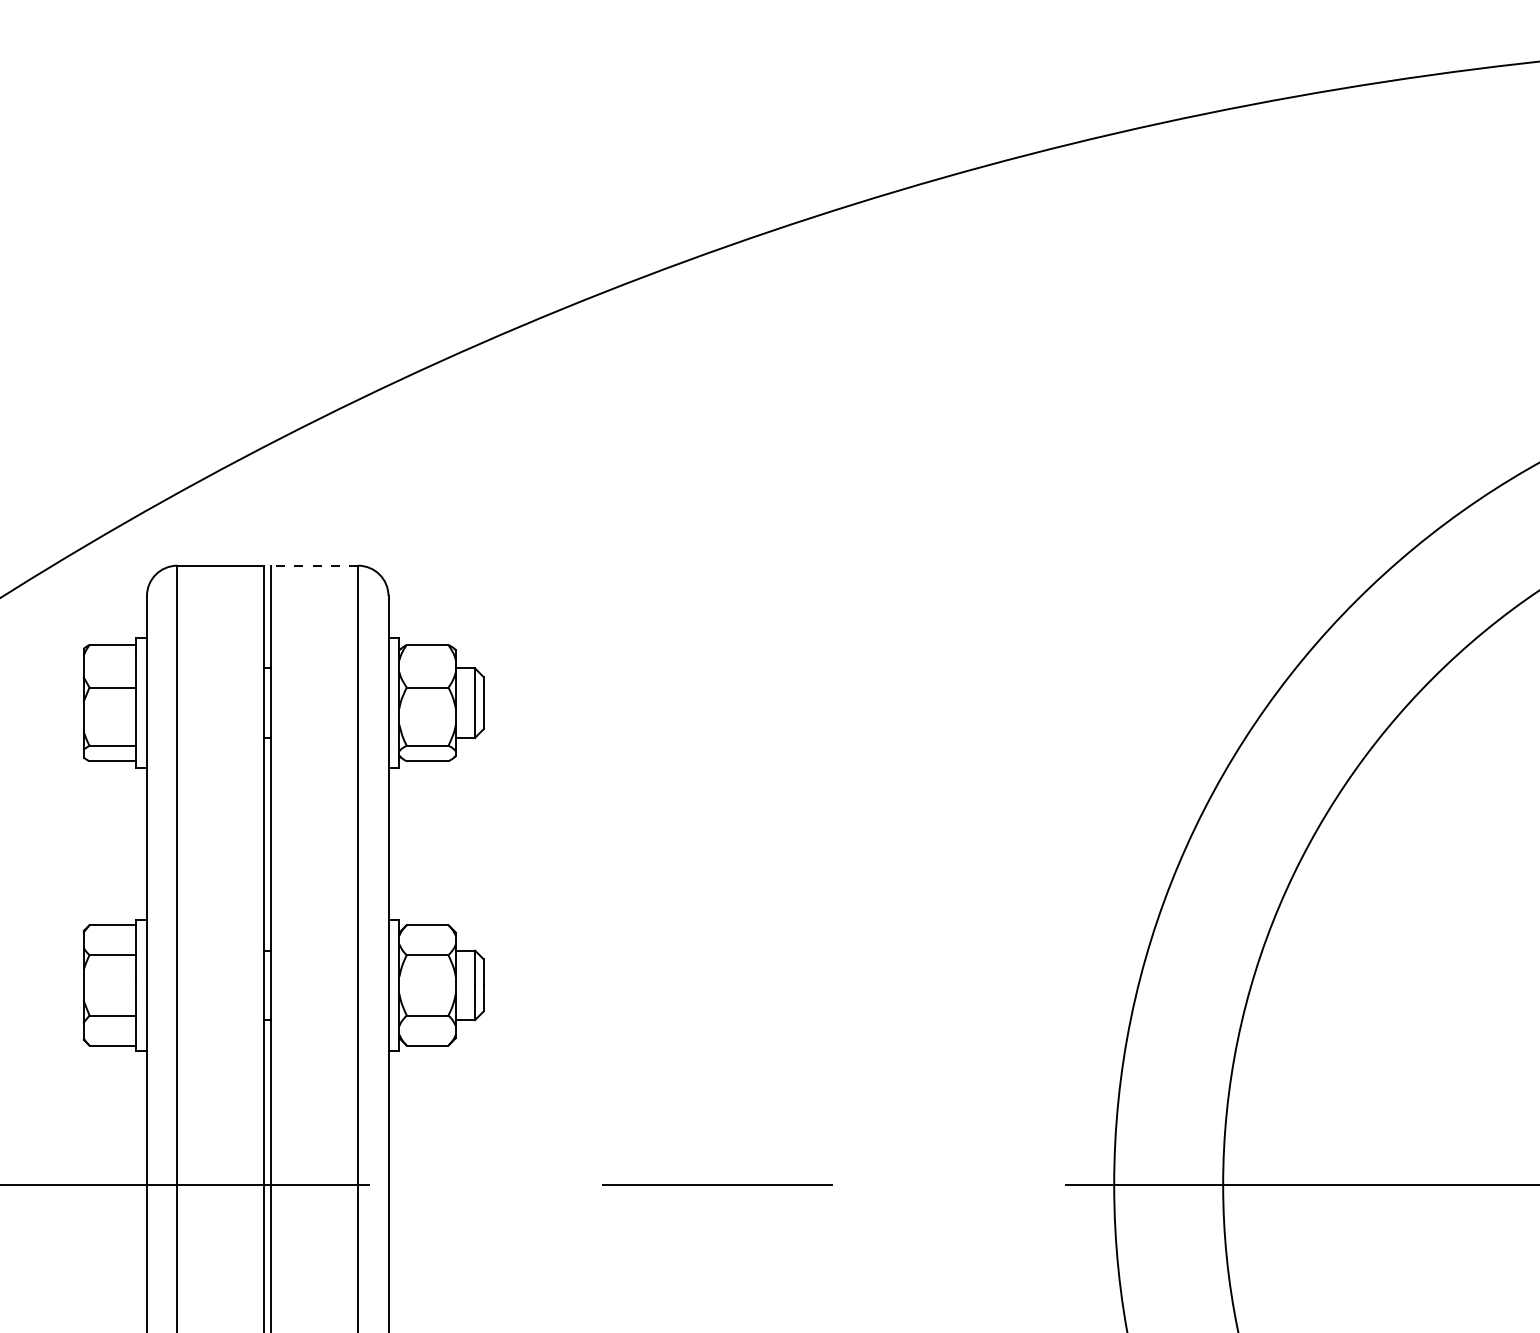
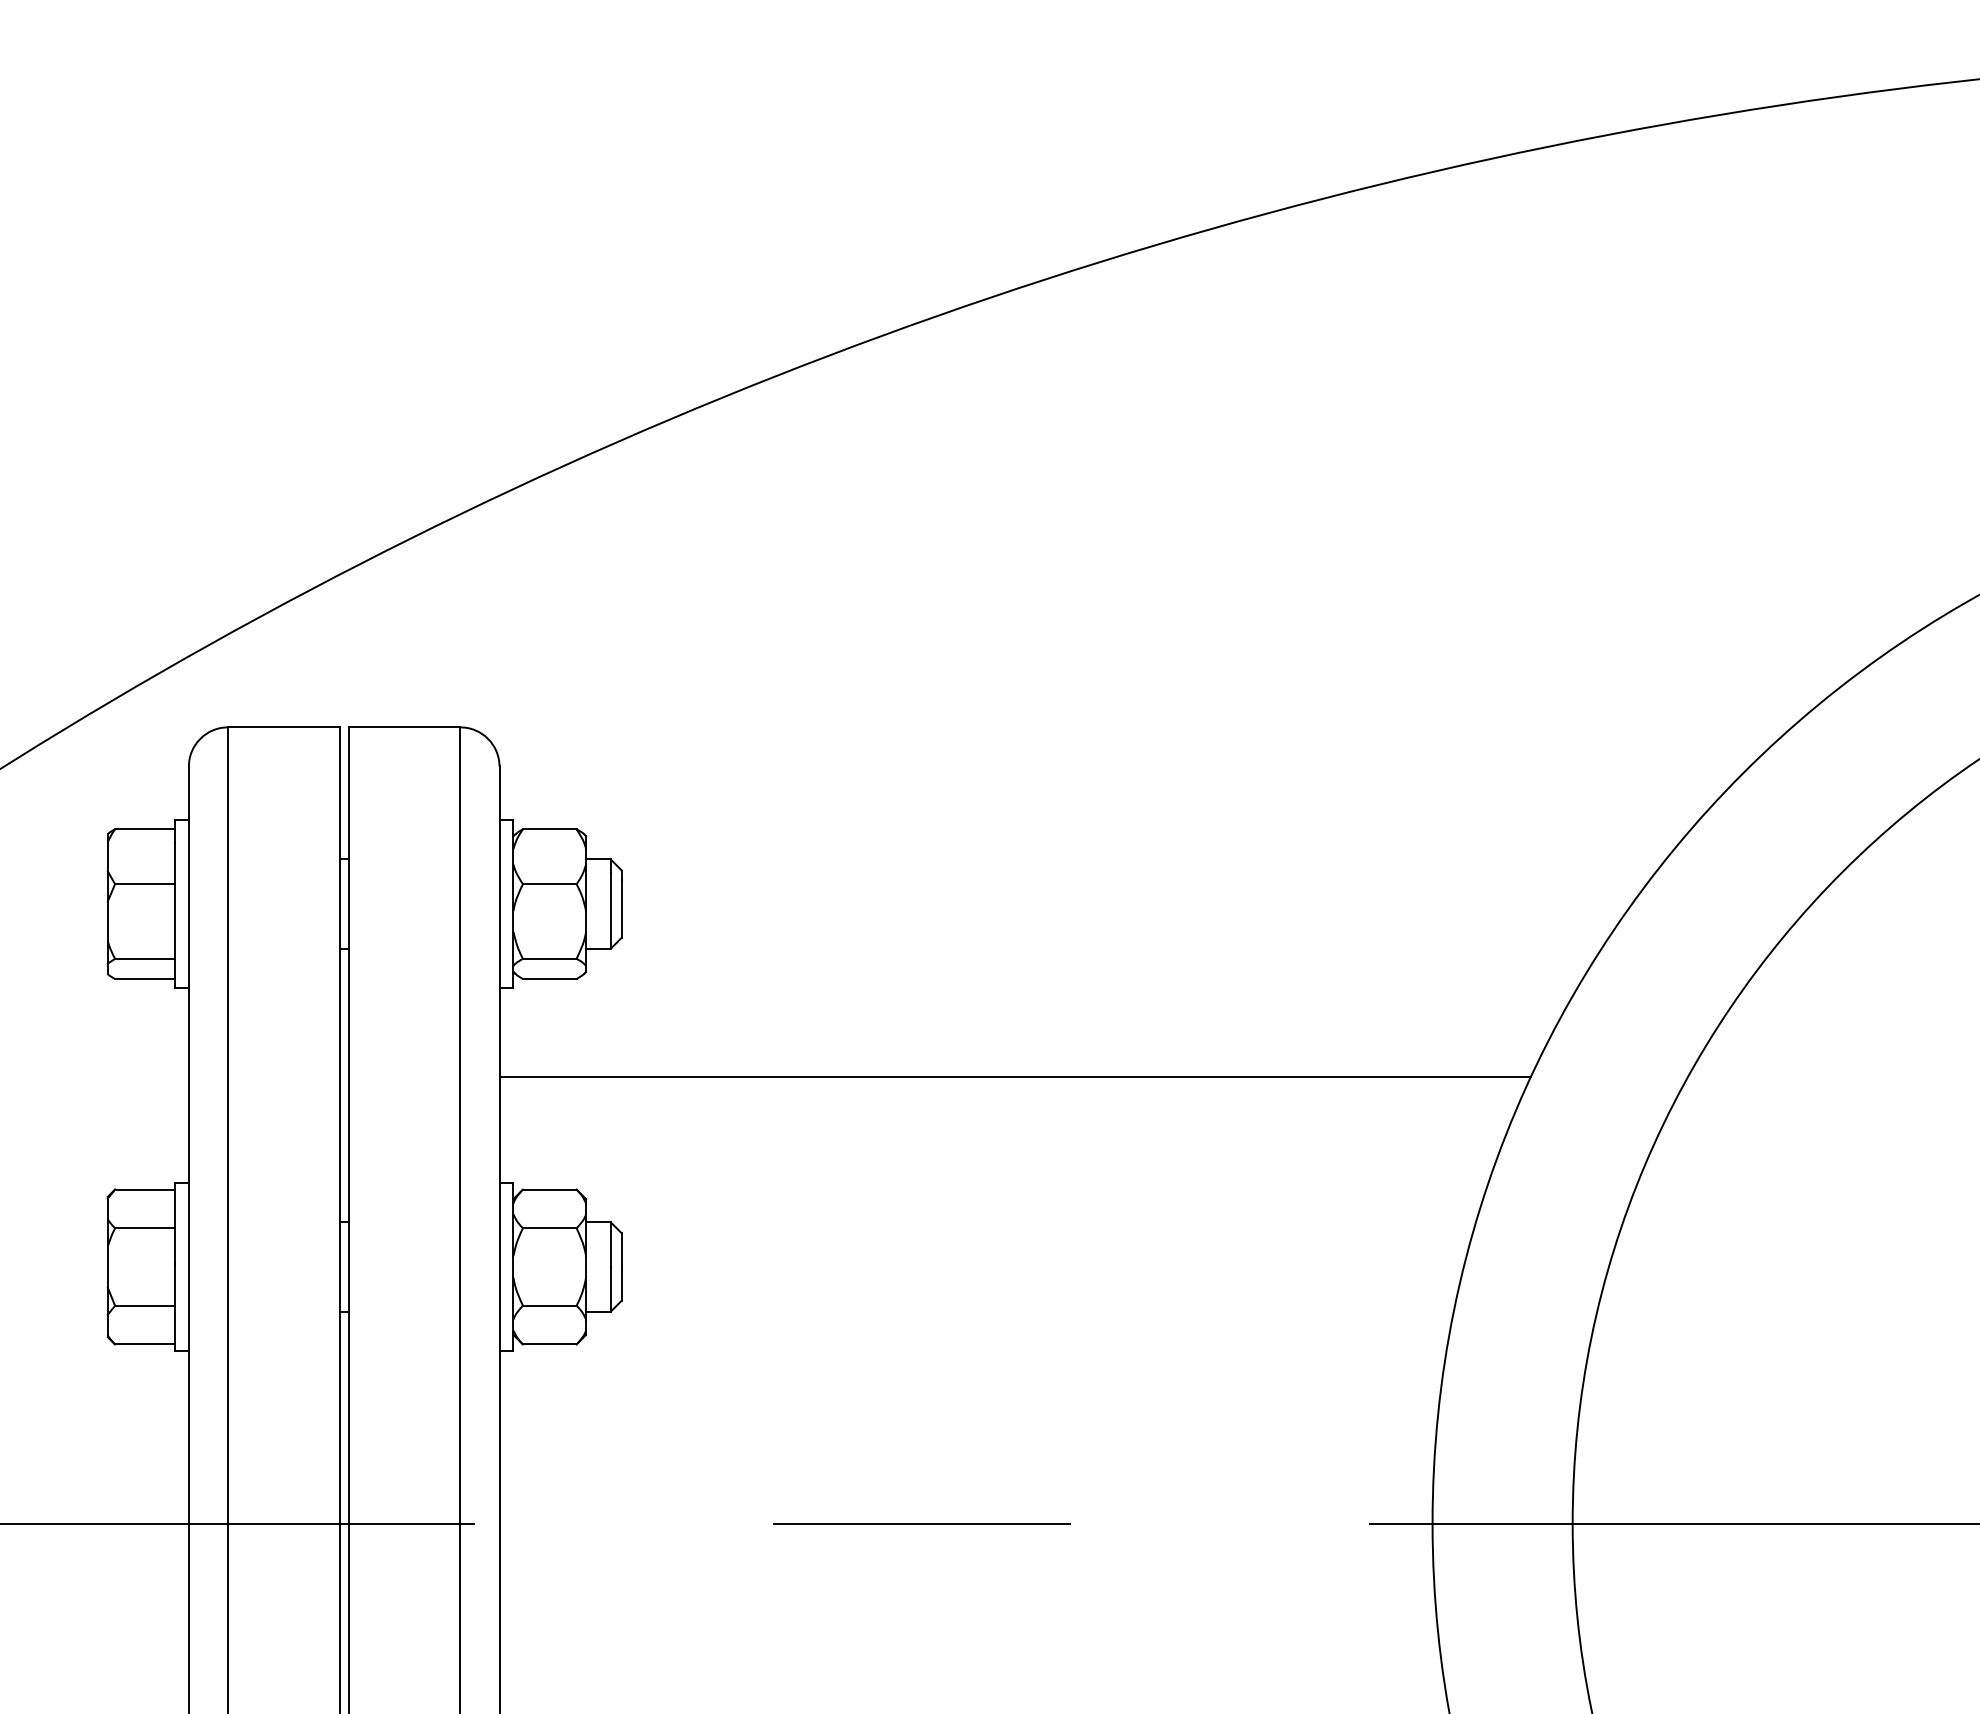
line: (314, 565) -> (404, 727), dashed -> solid
line: (789, 837) -> (1015, 1076), added

